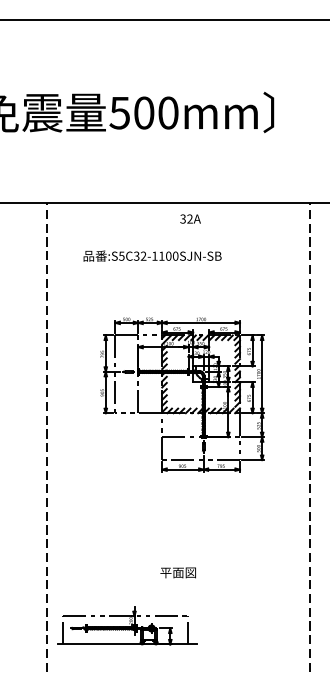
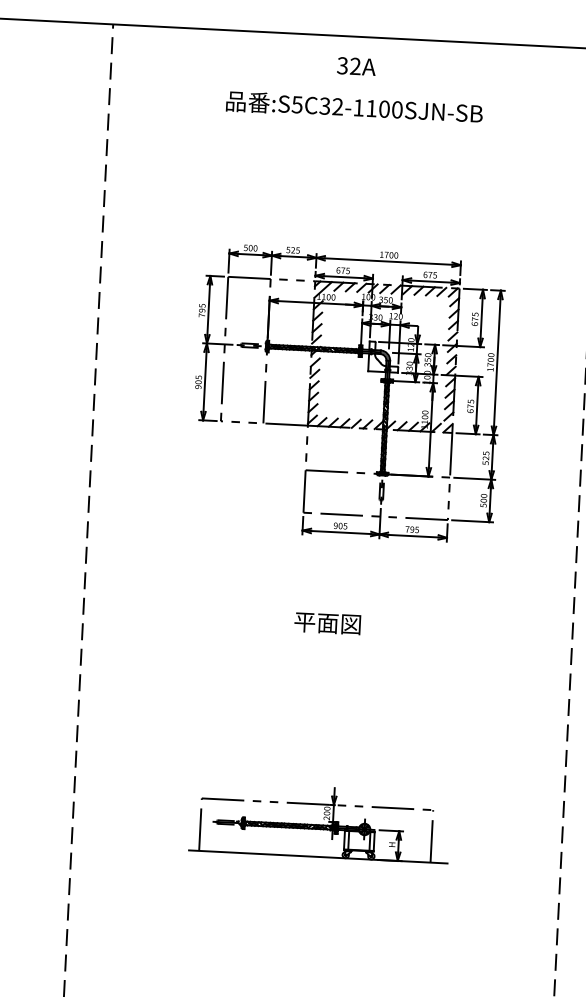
text: (190, 218) -> (356, 65), moved
text: (152, 255) -> (354, 106), moved
text: (177, 572) -> (326, 622), moved
part: (127, 625) -> (319, 821), moved

